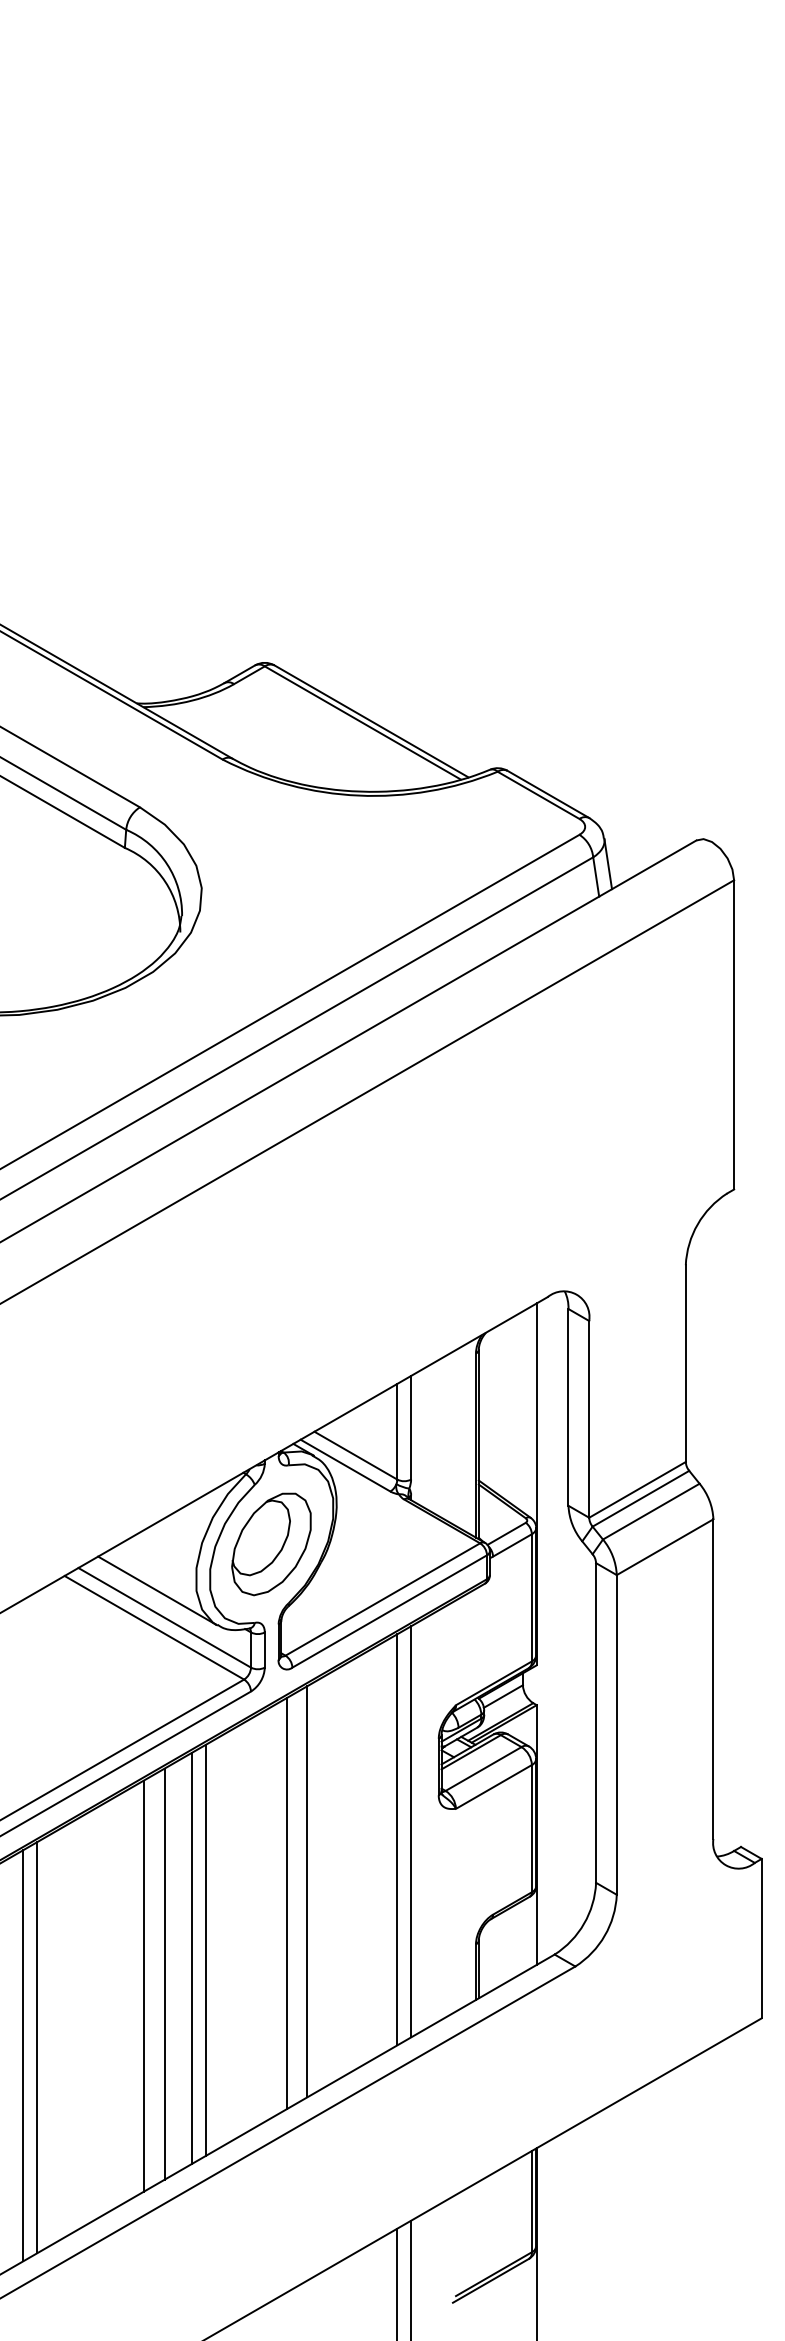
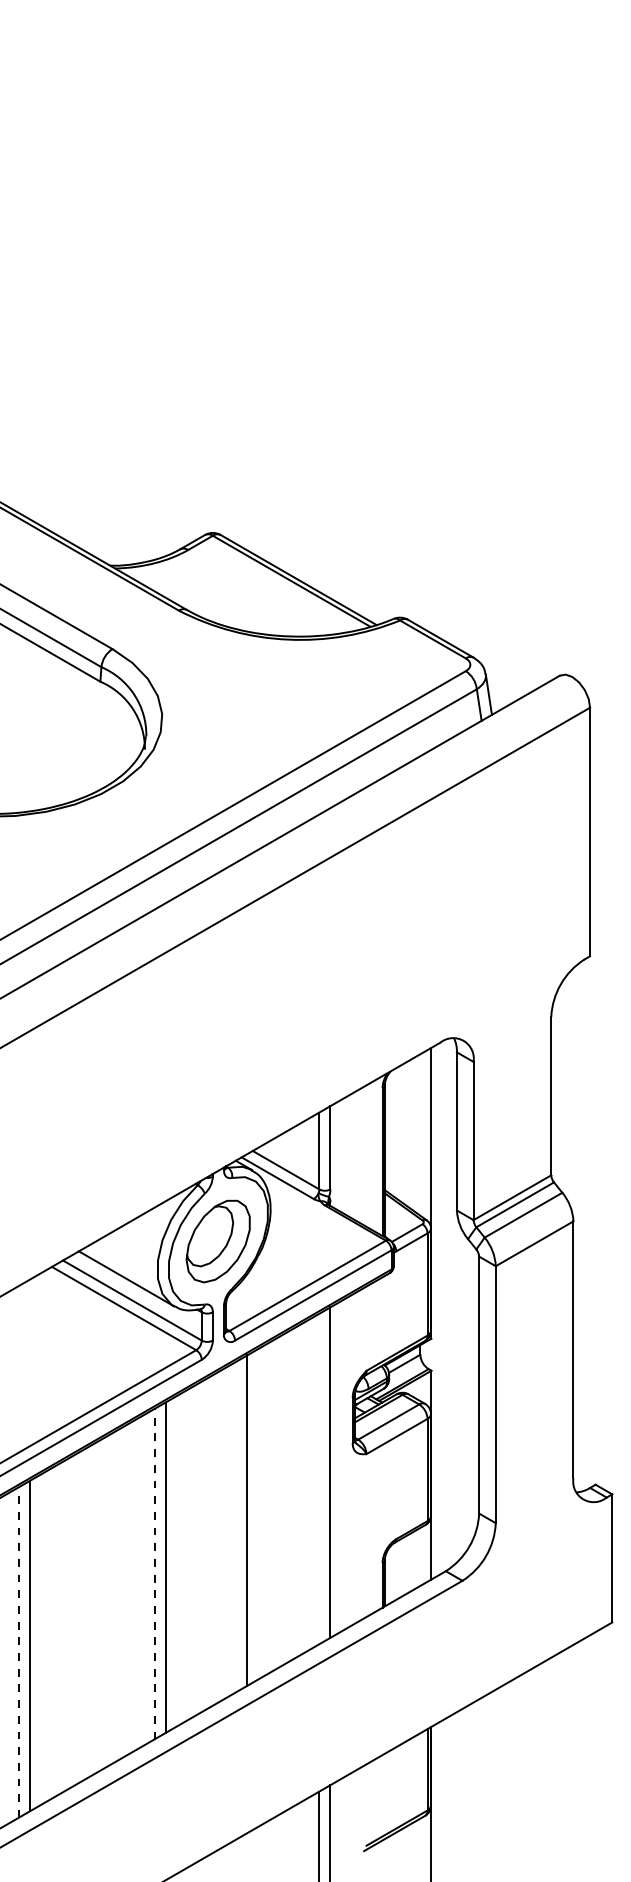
line: (397, 1839) -> (319, 1478), removed
line: (286, 1903) -> (230, 1530), removed
line: (192, 1957) -> (154, 1573), solid -> dashed
line: (164, 1973) -> (132, 1586), removed
line: (143, 1986) -> (115, 1596), removed
line: (23, 2055) -> (18, 1652), solid -> dashed

